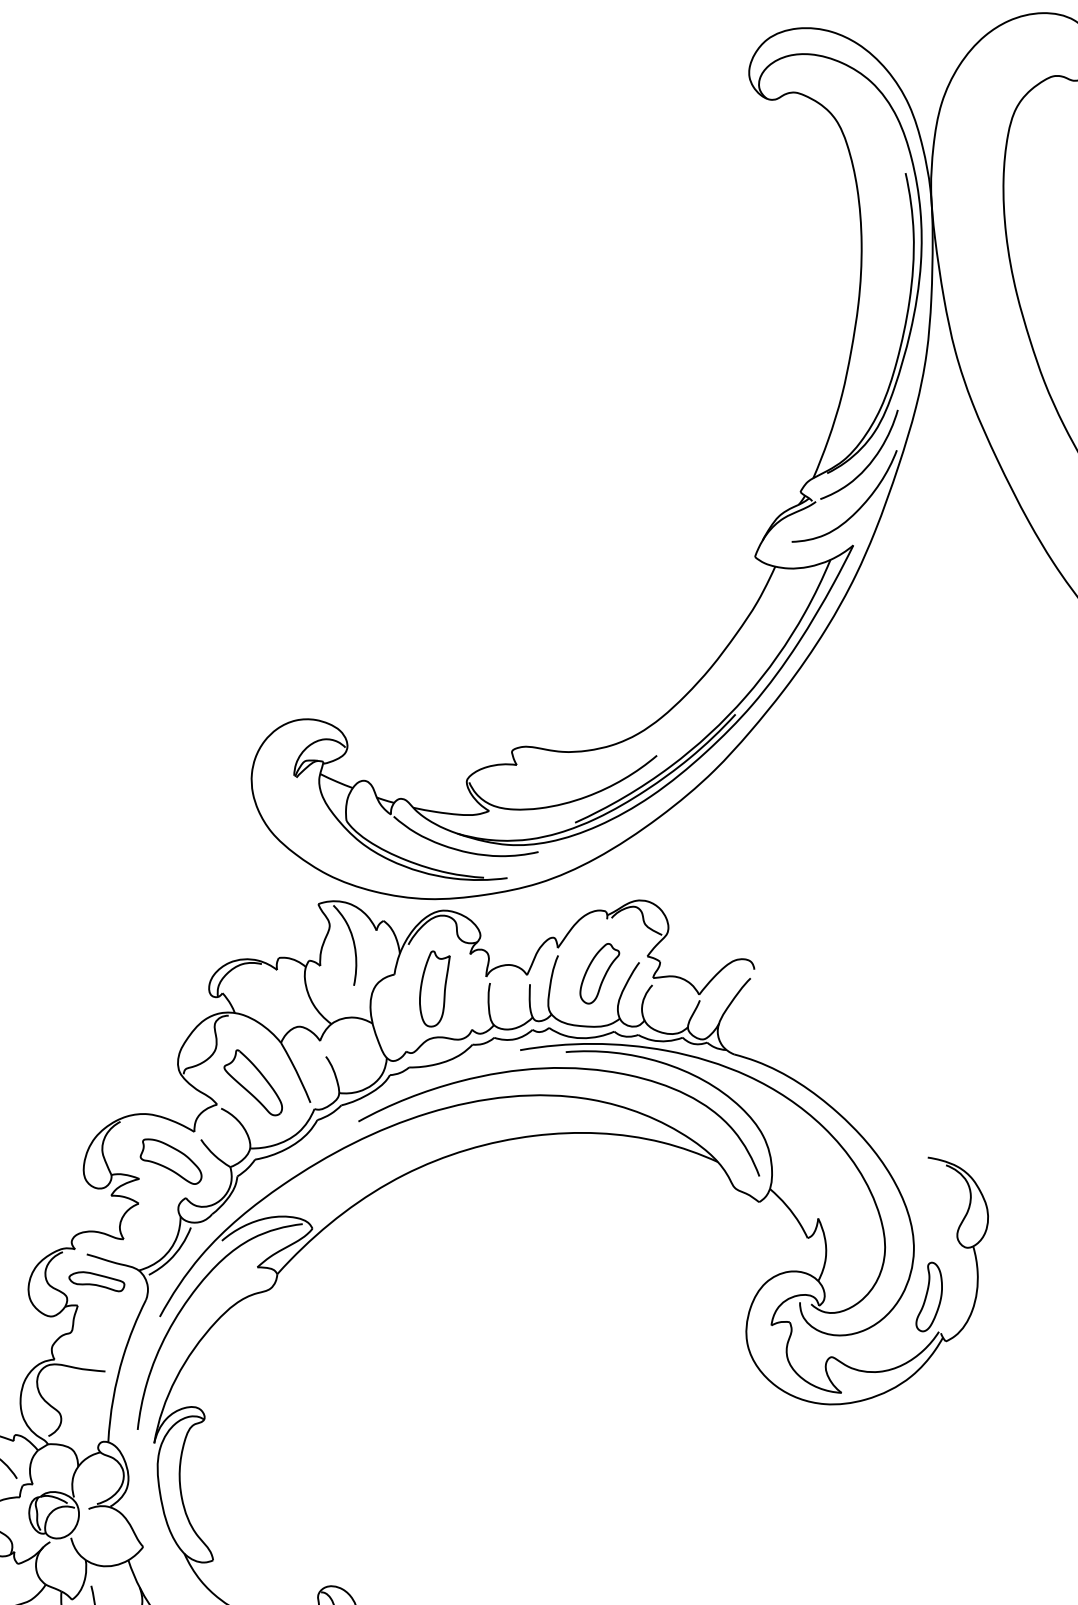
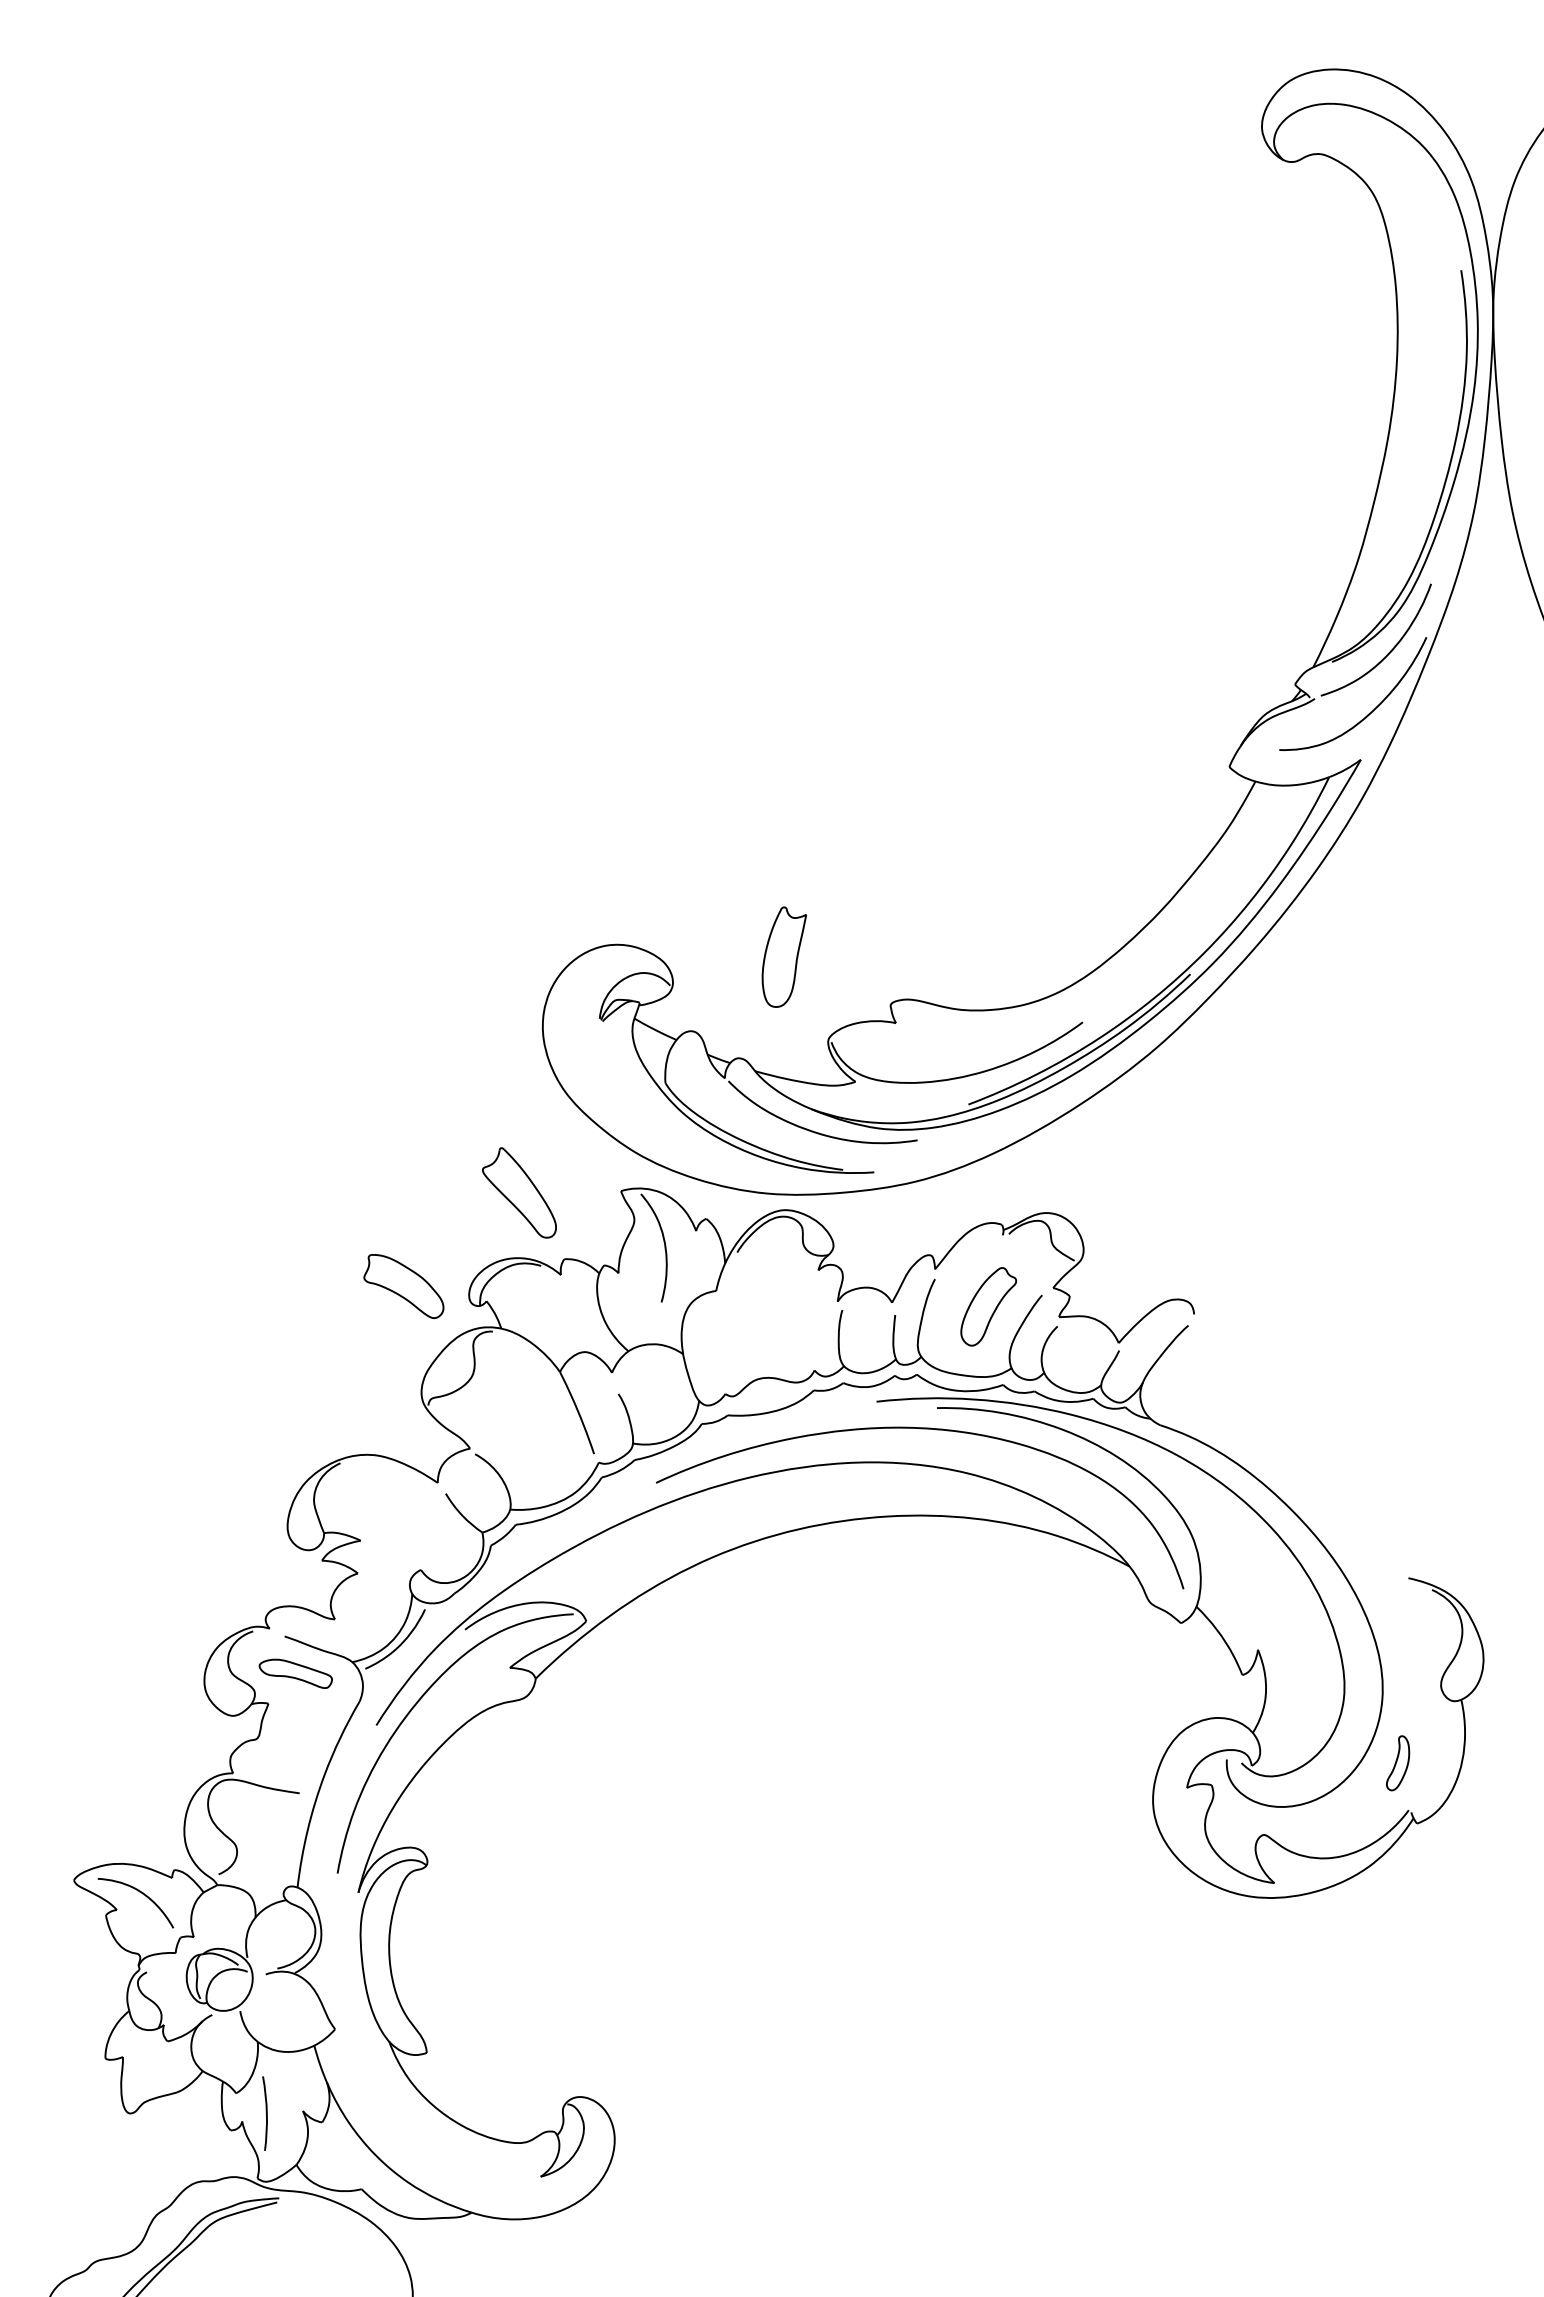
part: (435, 988) -> (784, 956), moved
part: (253, 1082) -> (519, 1192), moved
part: (170, 1161) -> (403, 1286), moved
part: (928, 1297) -> (1397, 1763), size x0.6

